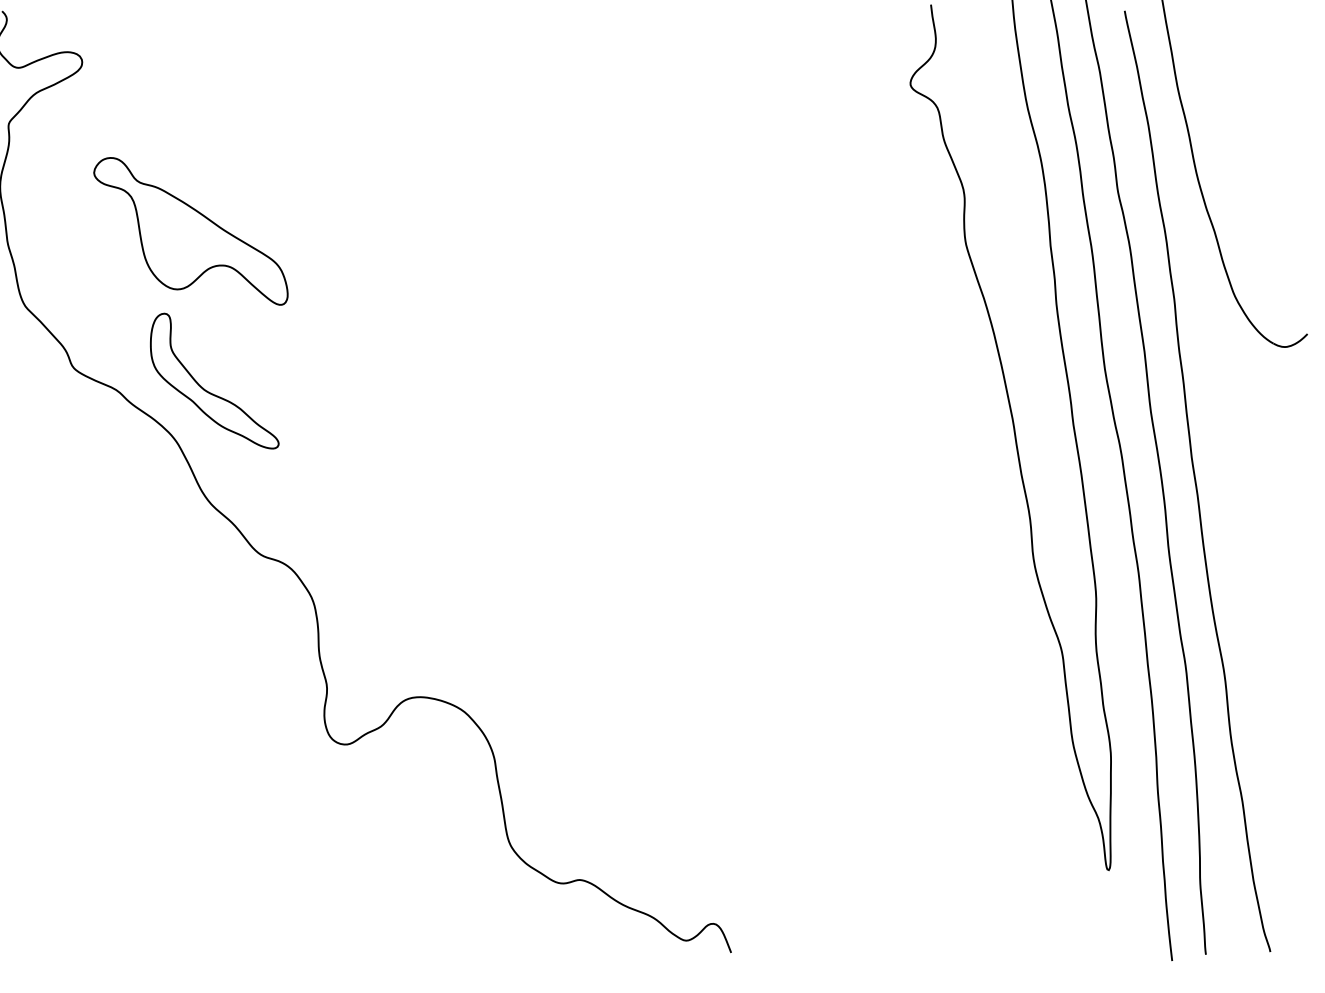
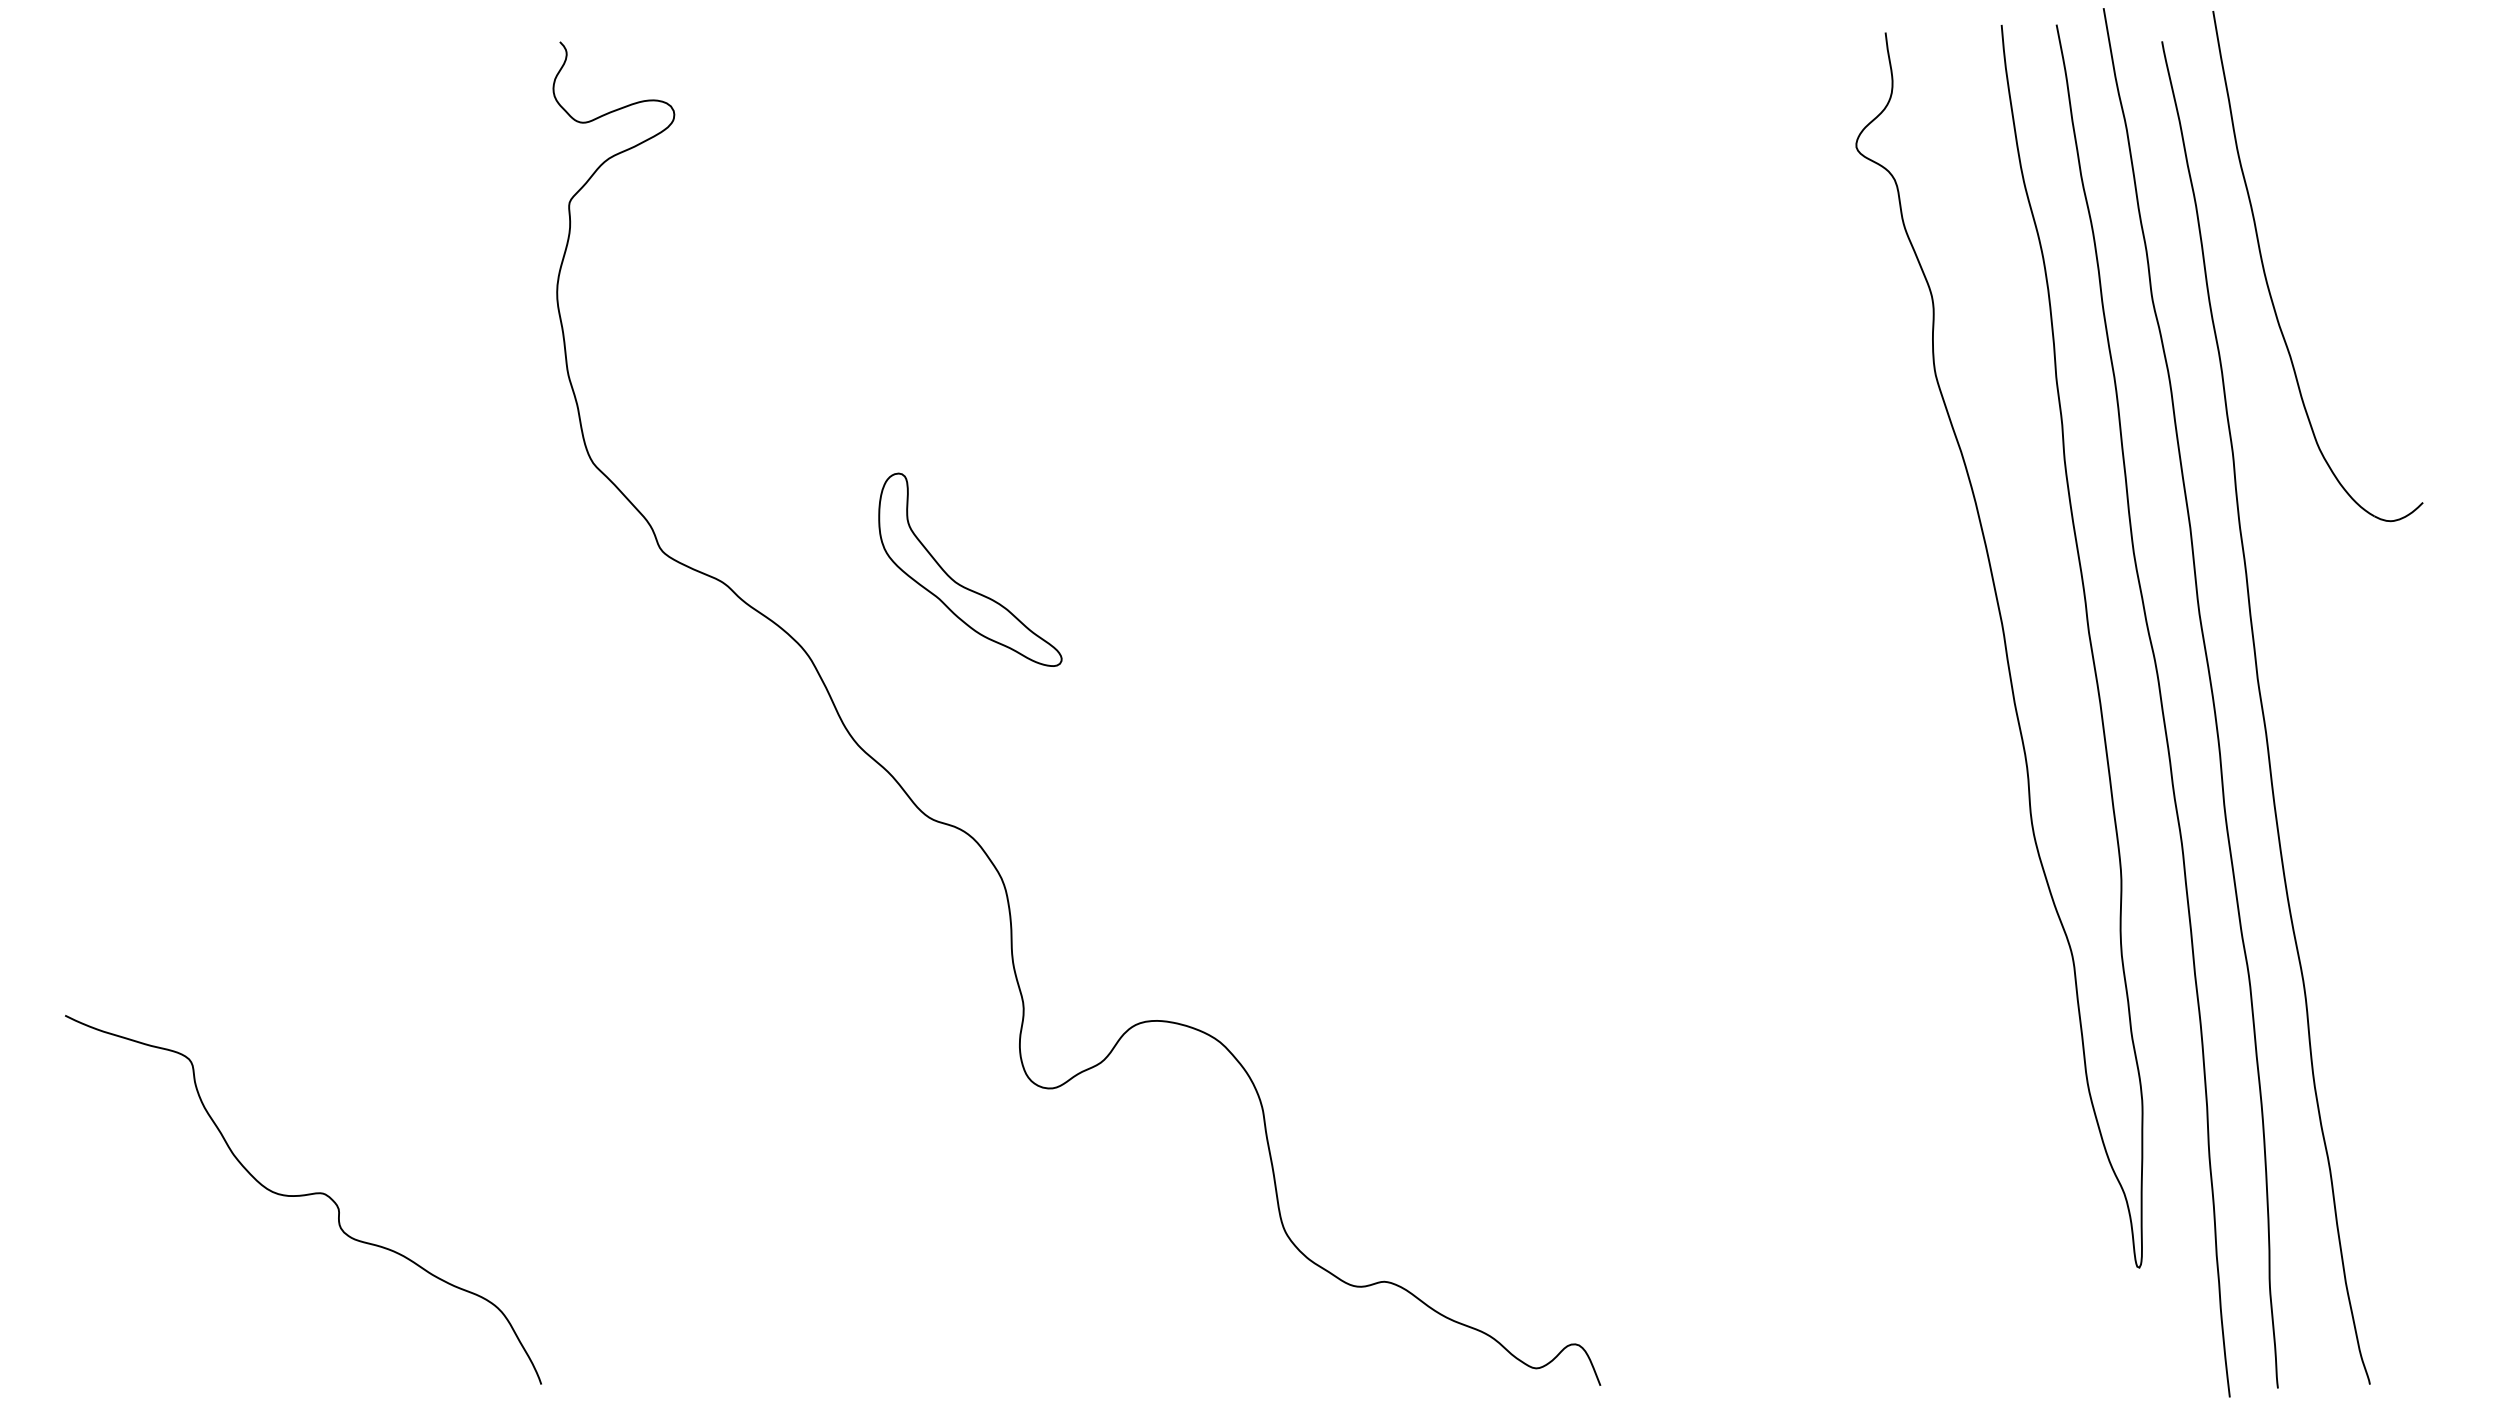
part: (190, 230) -> (829, 355), removed
part: (208, 391) -> (961, 584), moved

